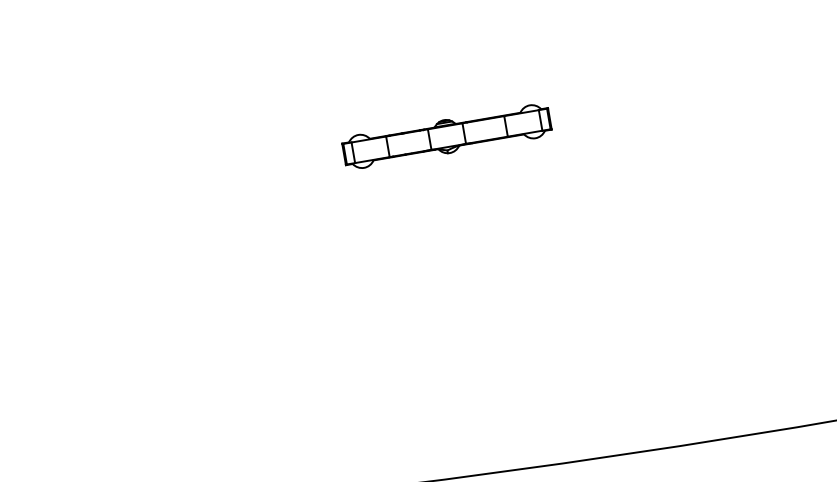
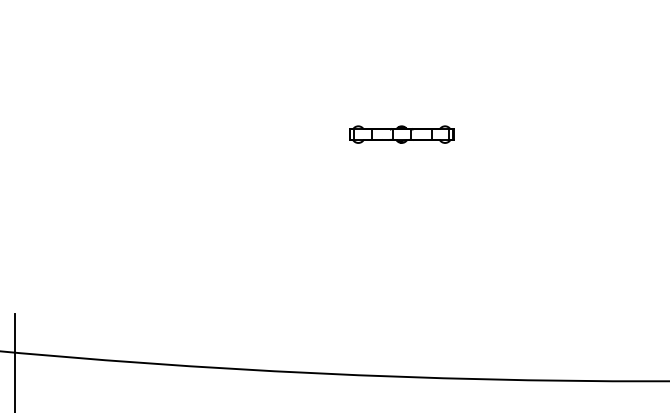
part: (446, 136) -> (401, 134), size x0.7

